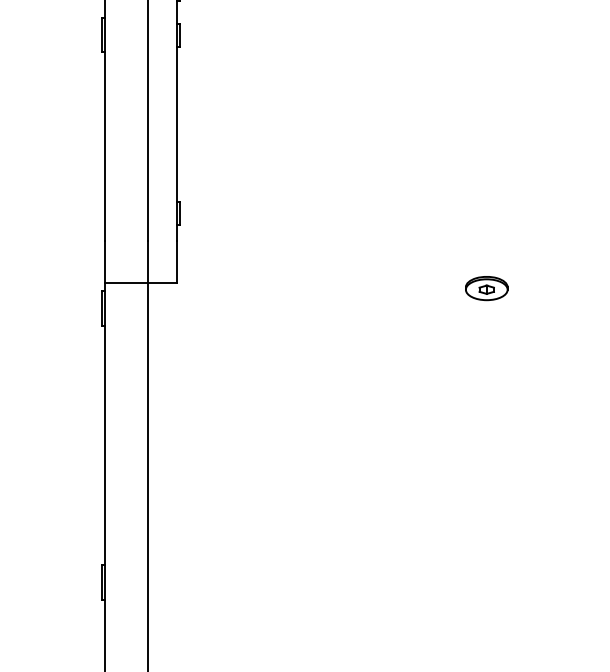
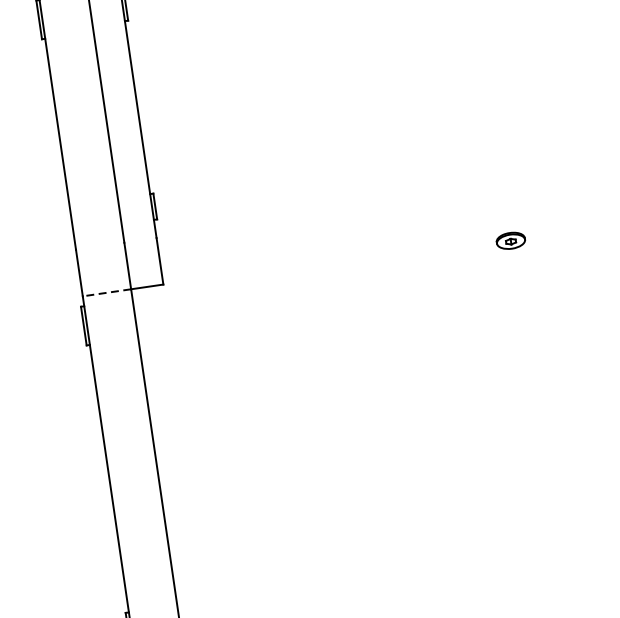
line: (126, 282) -> (106, 292), solid -> dashed
part: (486, 288) -> (510, 240), size x0.6

